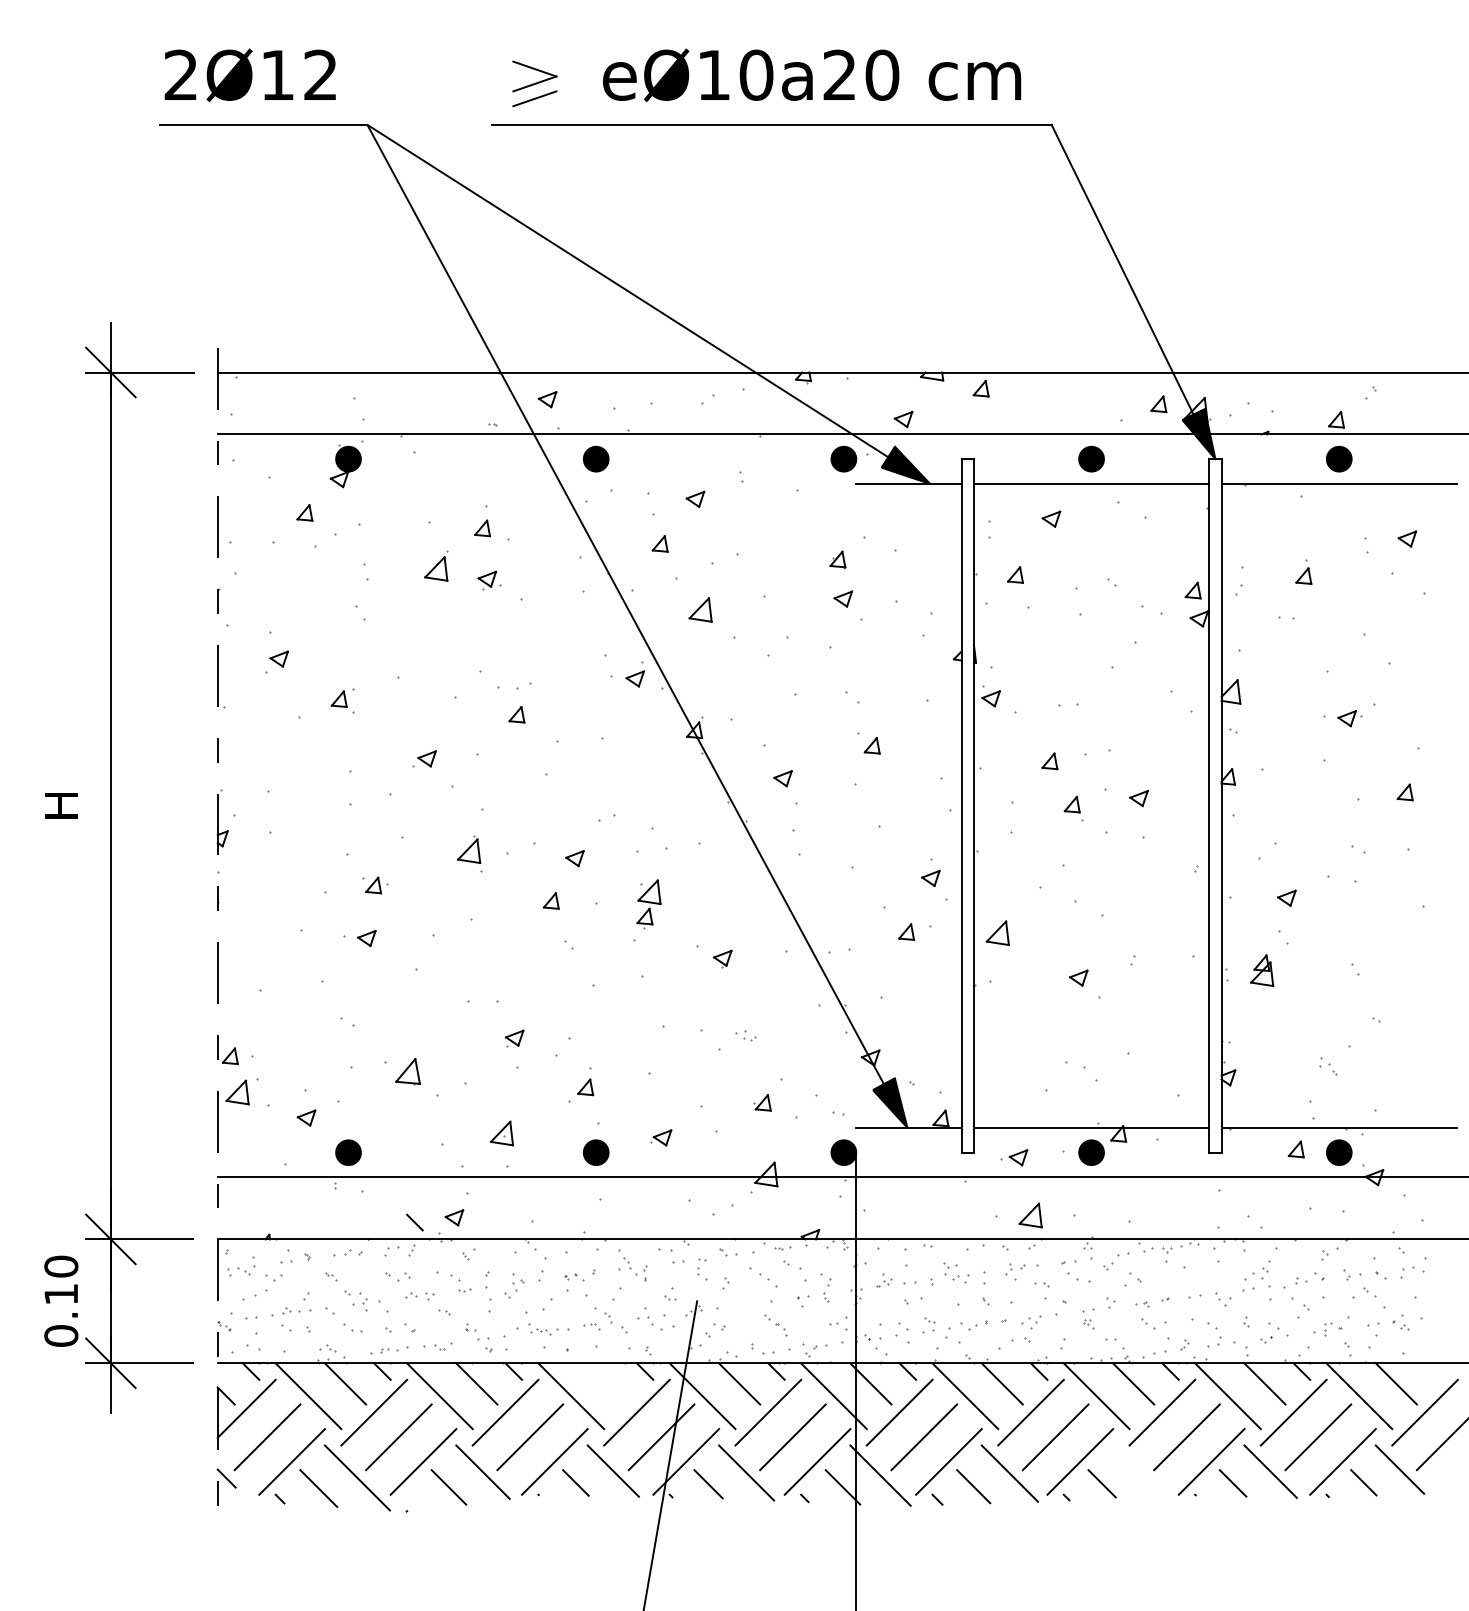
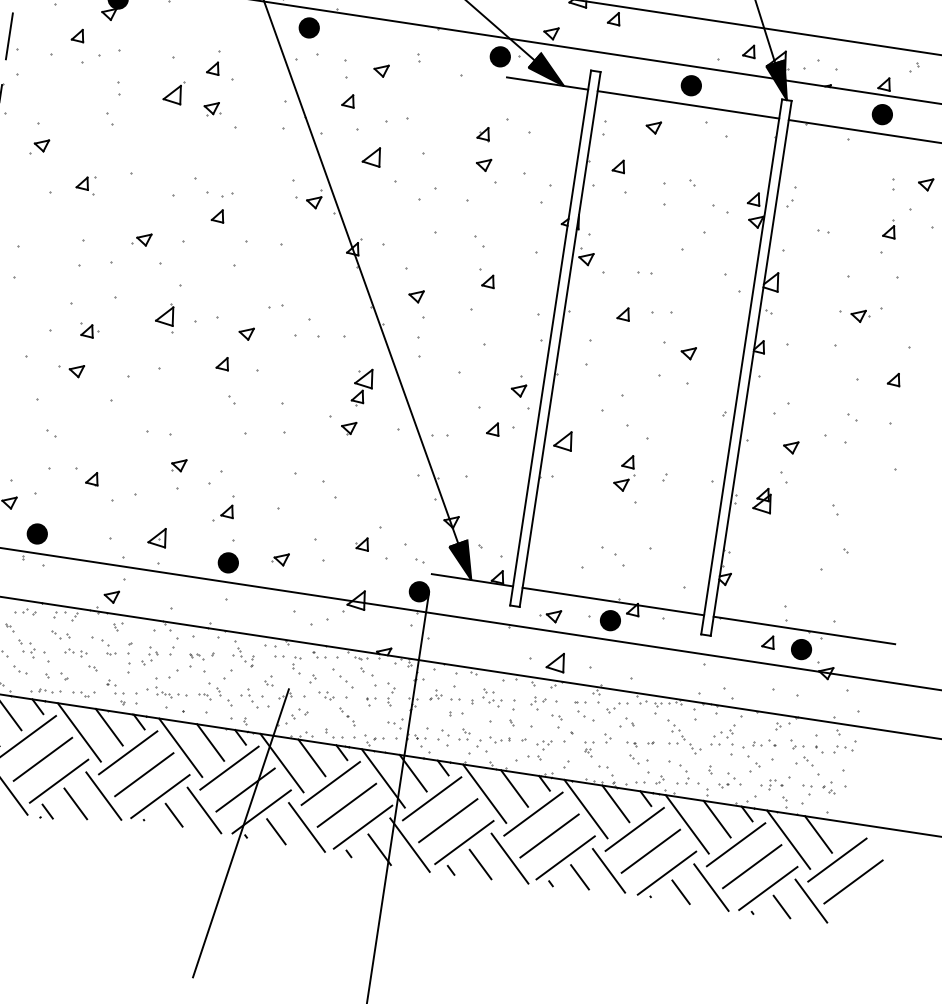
part: (1303, 571) -> (889, 228), moved
part: (1073, 808) -> (629, 464), moved
part: (648, 904) -> (362, 387), moved
part: (745, 1035) -> (326, 695), moved
part: (1328, 1066) -> (678, 732), moved
part: (407, 1072) -> (92, 479), size x0.62
line: (414, 1222) -> (47, 811), moved
line: (607, 1383) -> (210, 742), added
line: (1137, 1469) -> (608, 870), added

